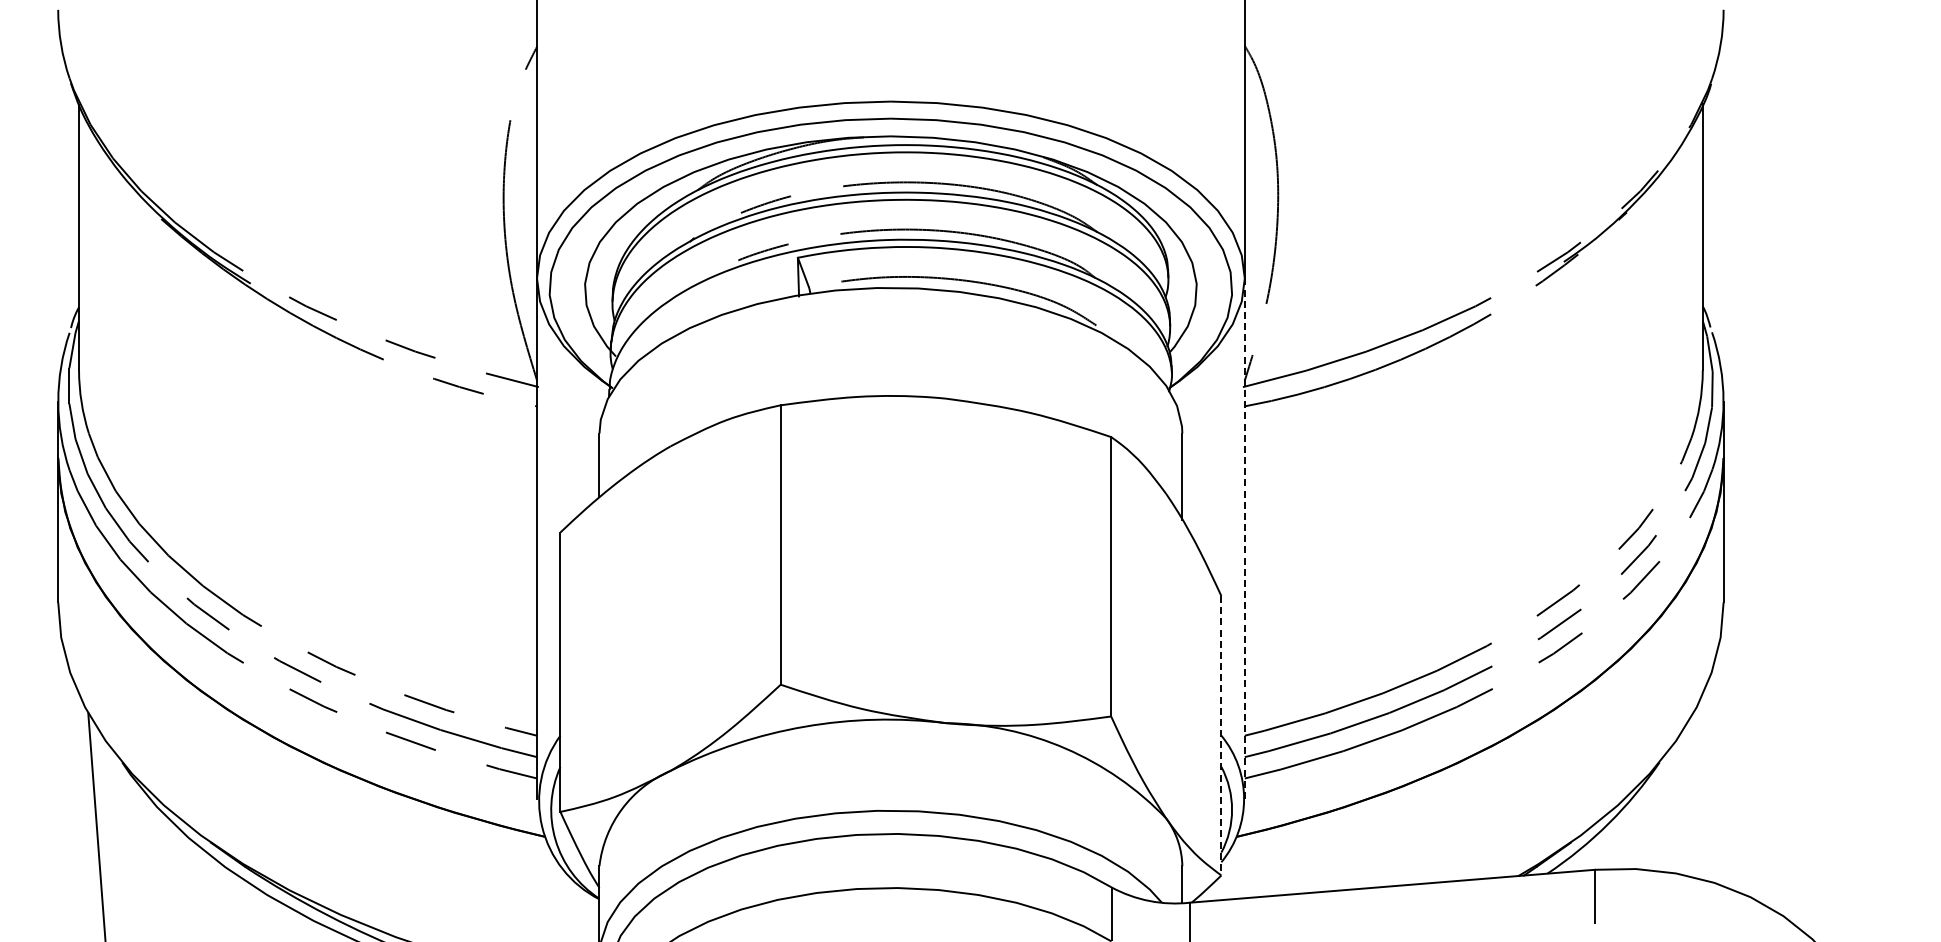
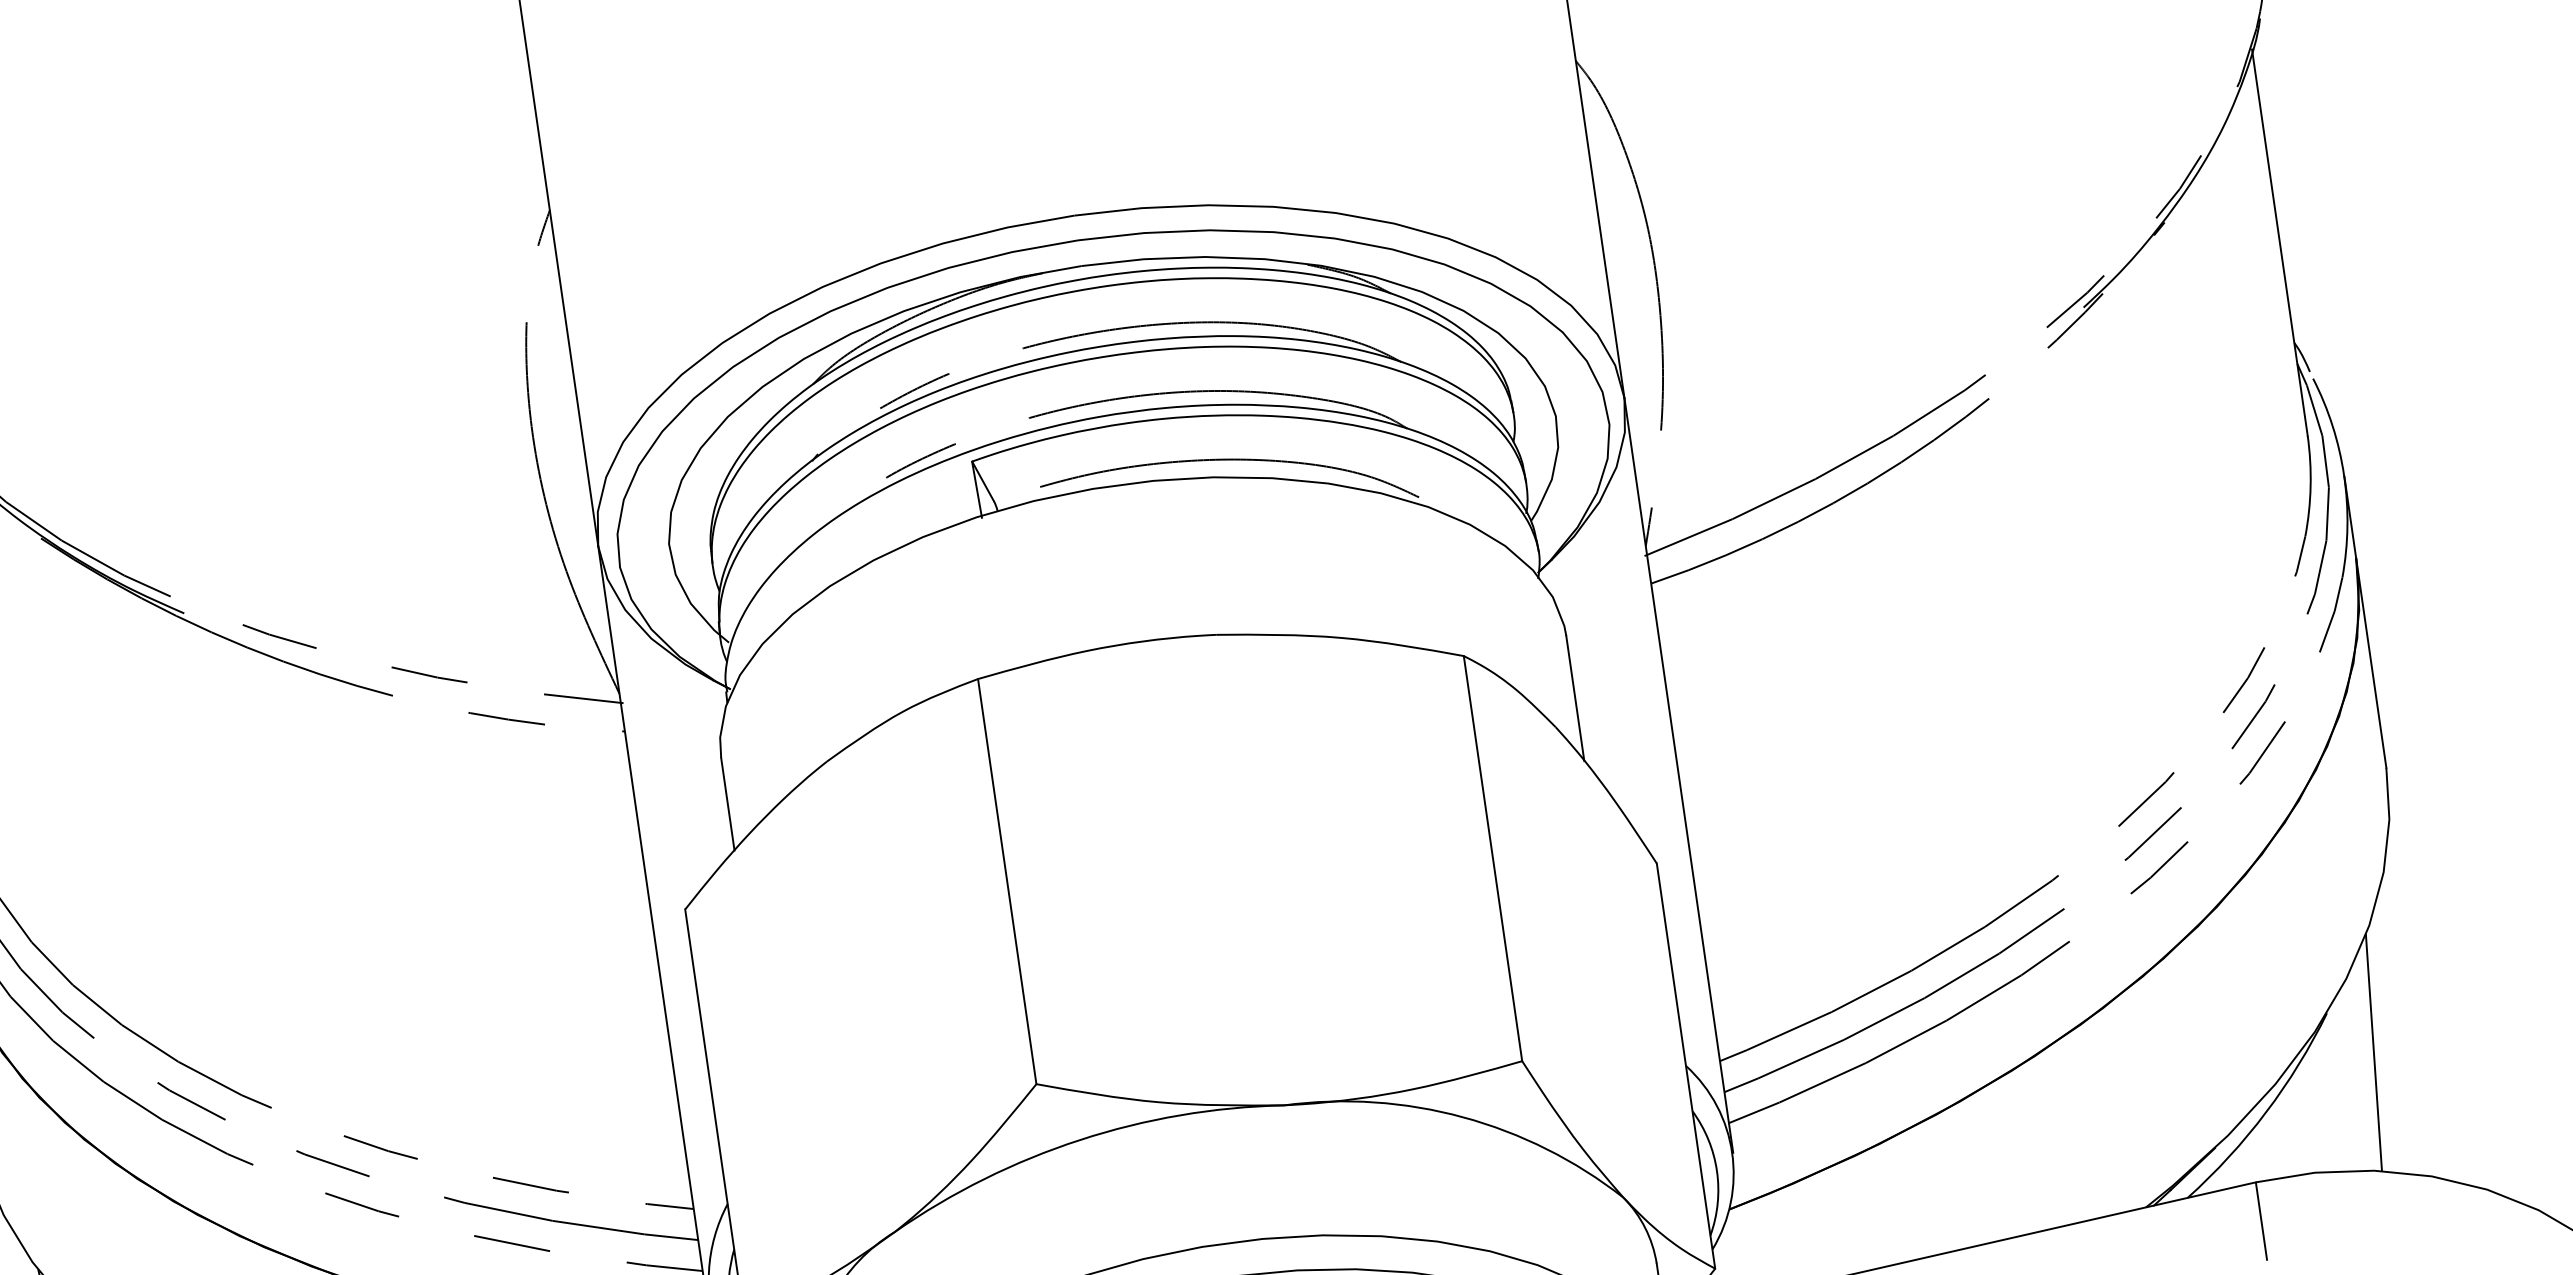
line: (1244, 538) -> (1678, 775), dashed -> solid
line: (1221, 735) -> (1686, 1065), dashed -> solid
line: (1687, 793) -> (2373, 1052), added

